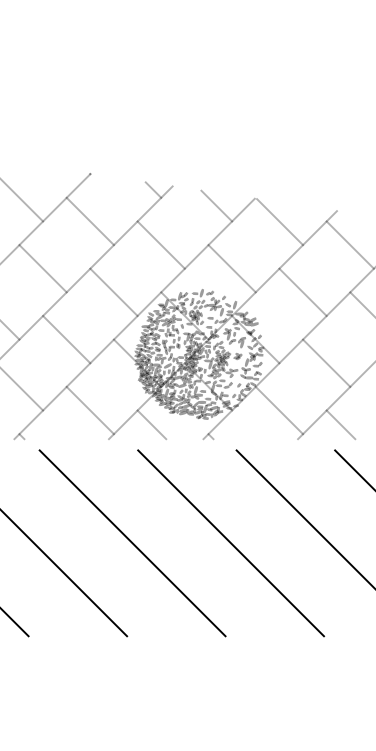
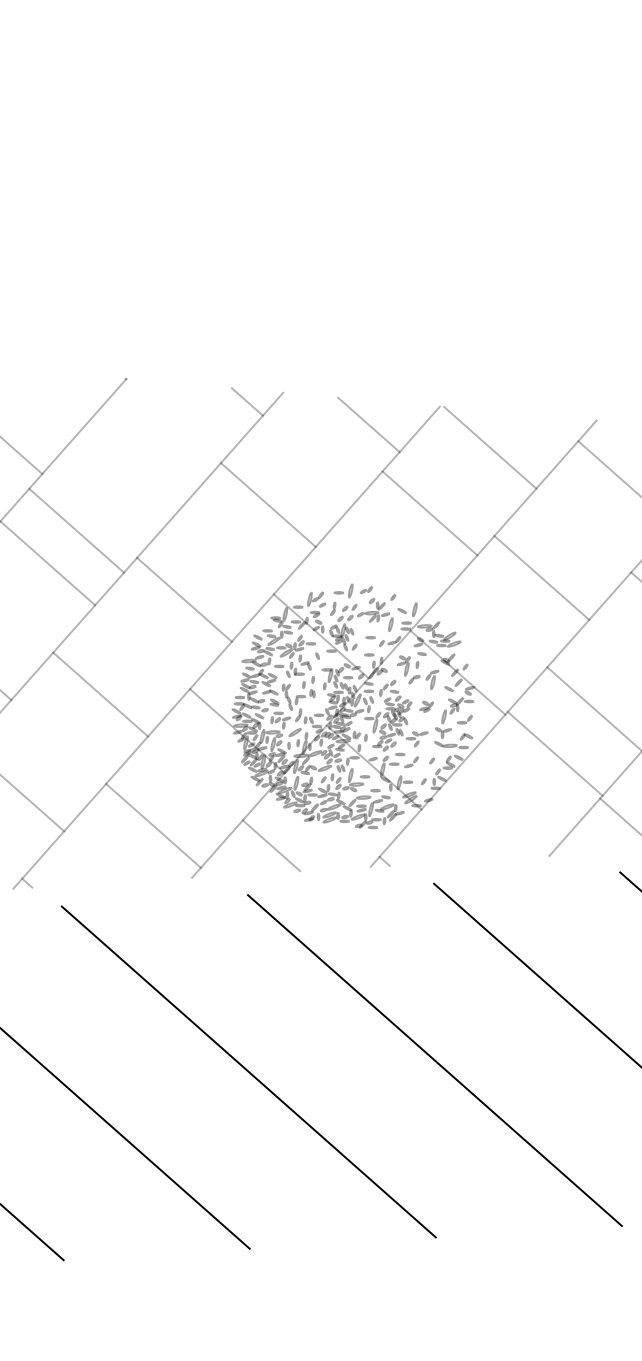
line: (89, 221) -> (75, 530), moved
line: (231, 268) -> (428, 513), moved
line: (279, 410) -> (555, 753), moved

